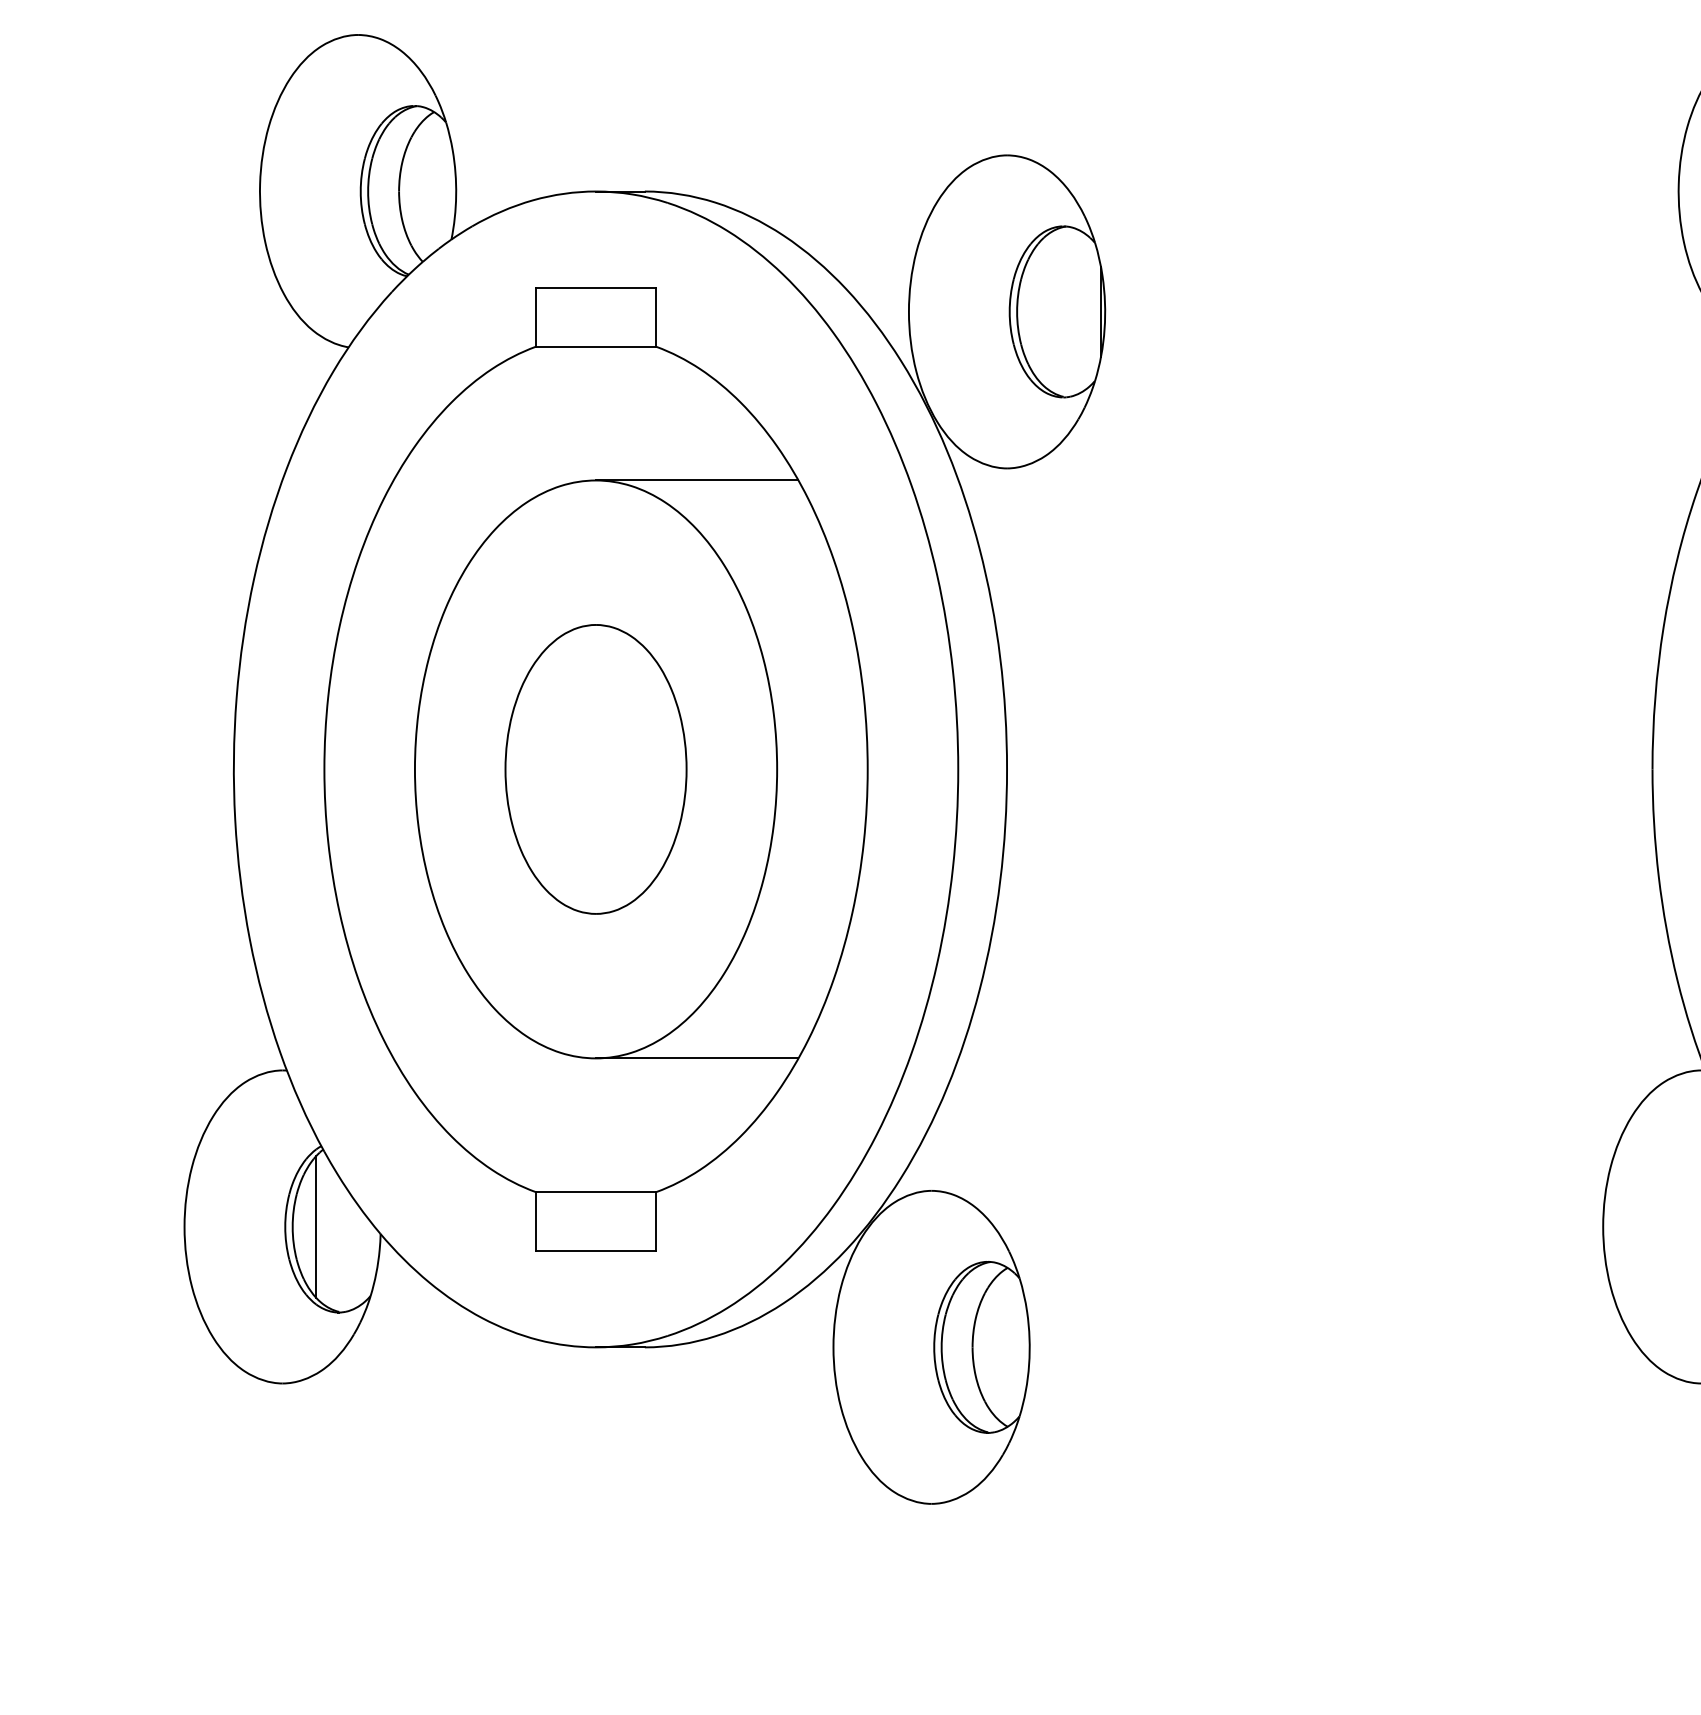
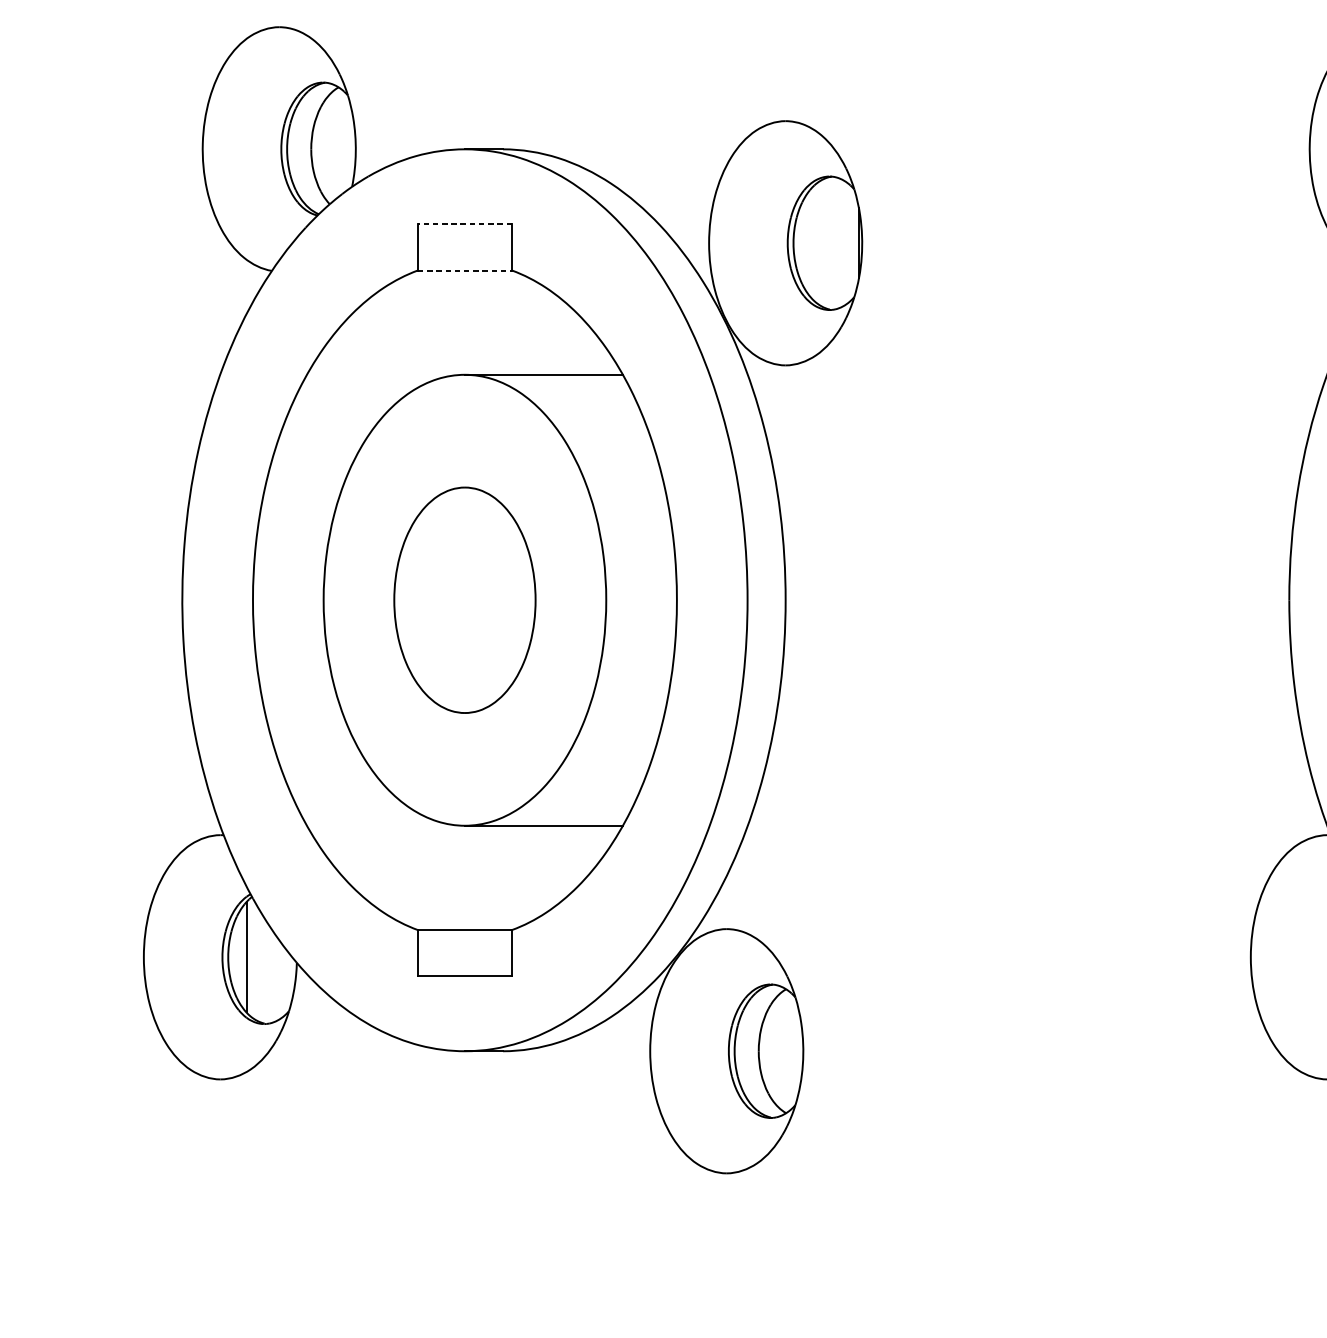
line: (595, 287) -> (464, 224), solid -> dashed
line: (596, 346) -> (465, 270), solid -> dashed

